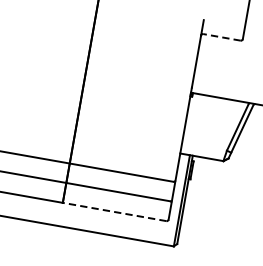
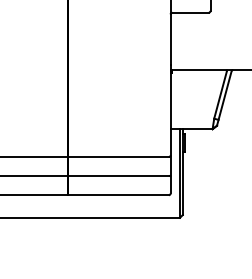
line: (221, 37) -> (190, 12), dashed -> solid
line: (113, 212) -> (117, 195), dashed -> solid

